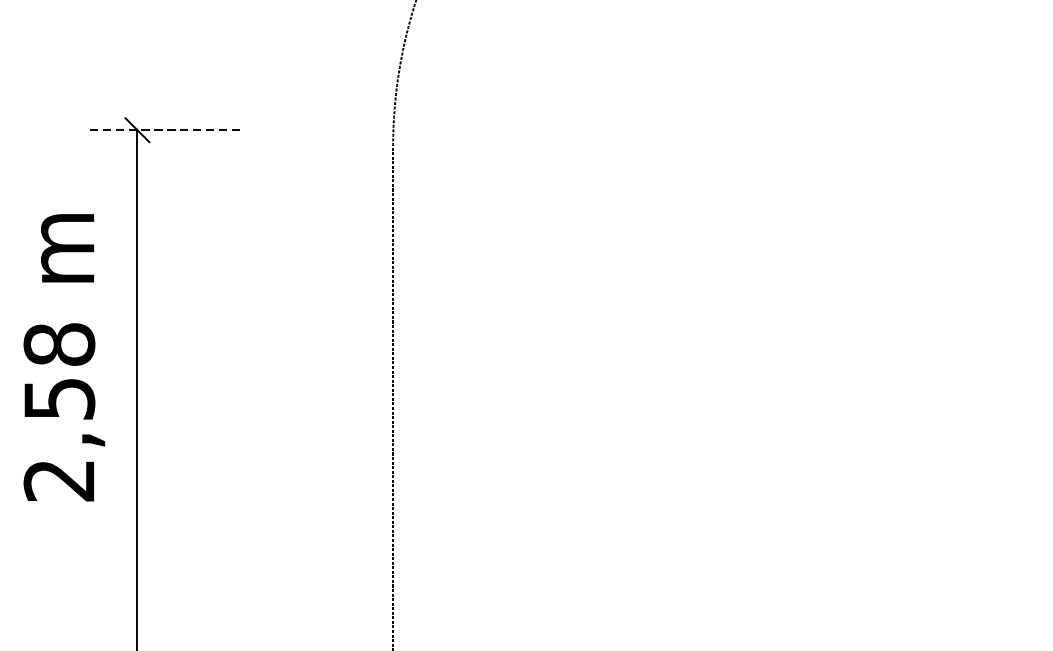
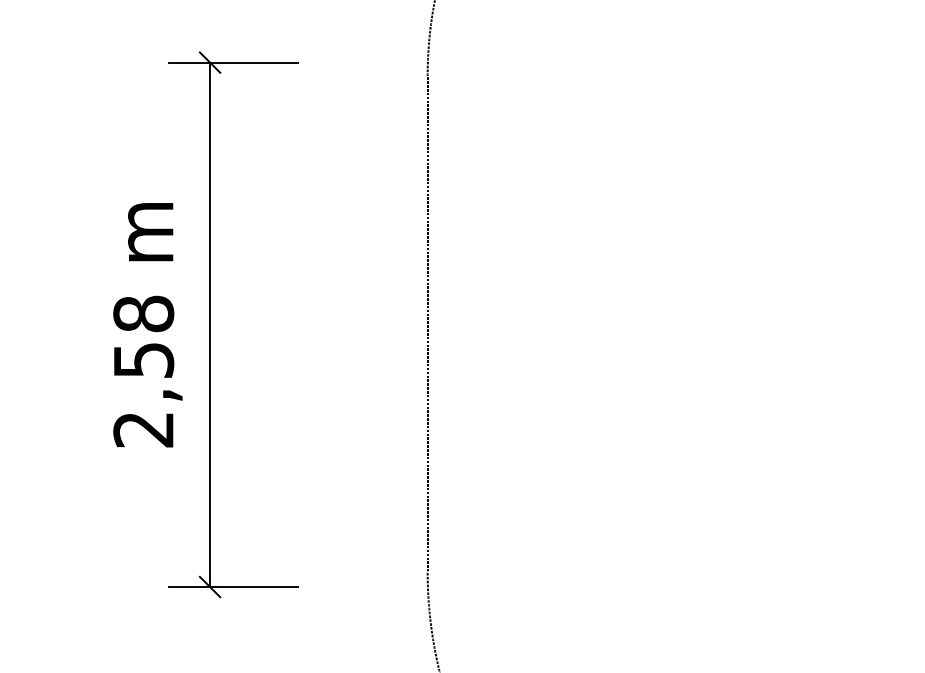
line: (163, 130) -> (232, 62), dashed -> solid
text: (63, 358) -> (147, 325), moved

